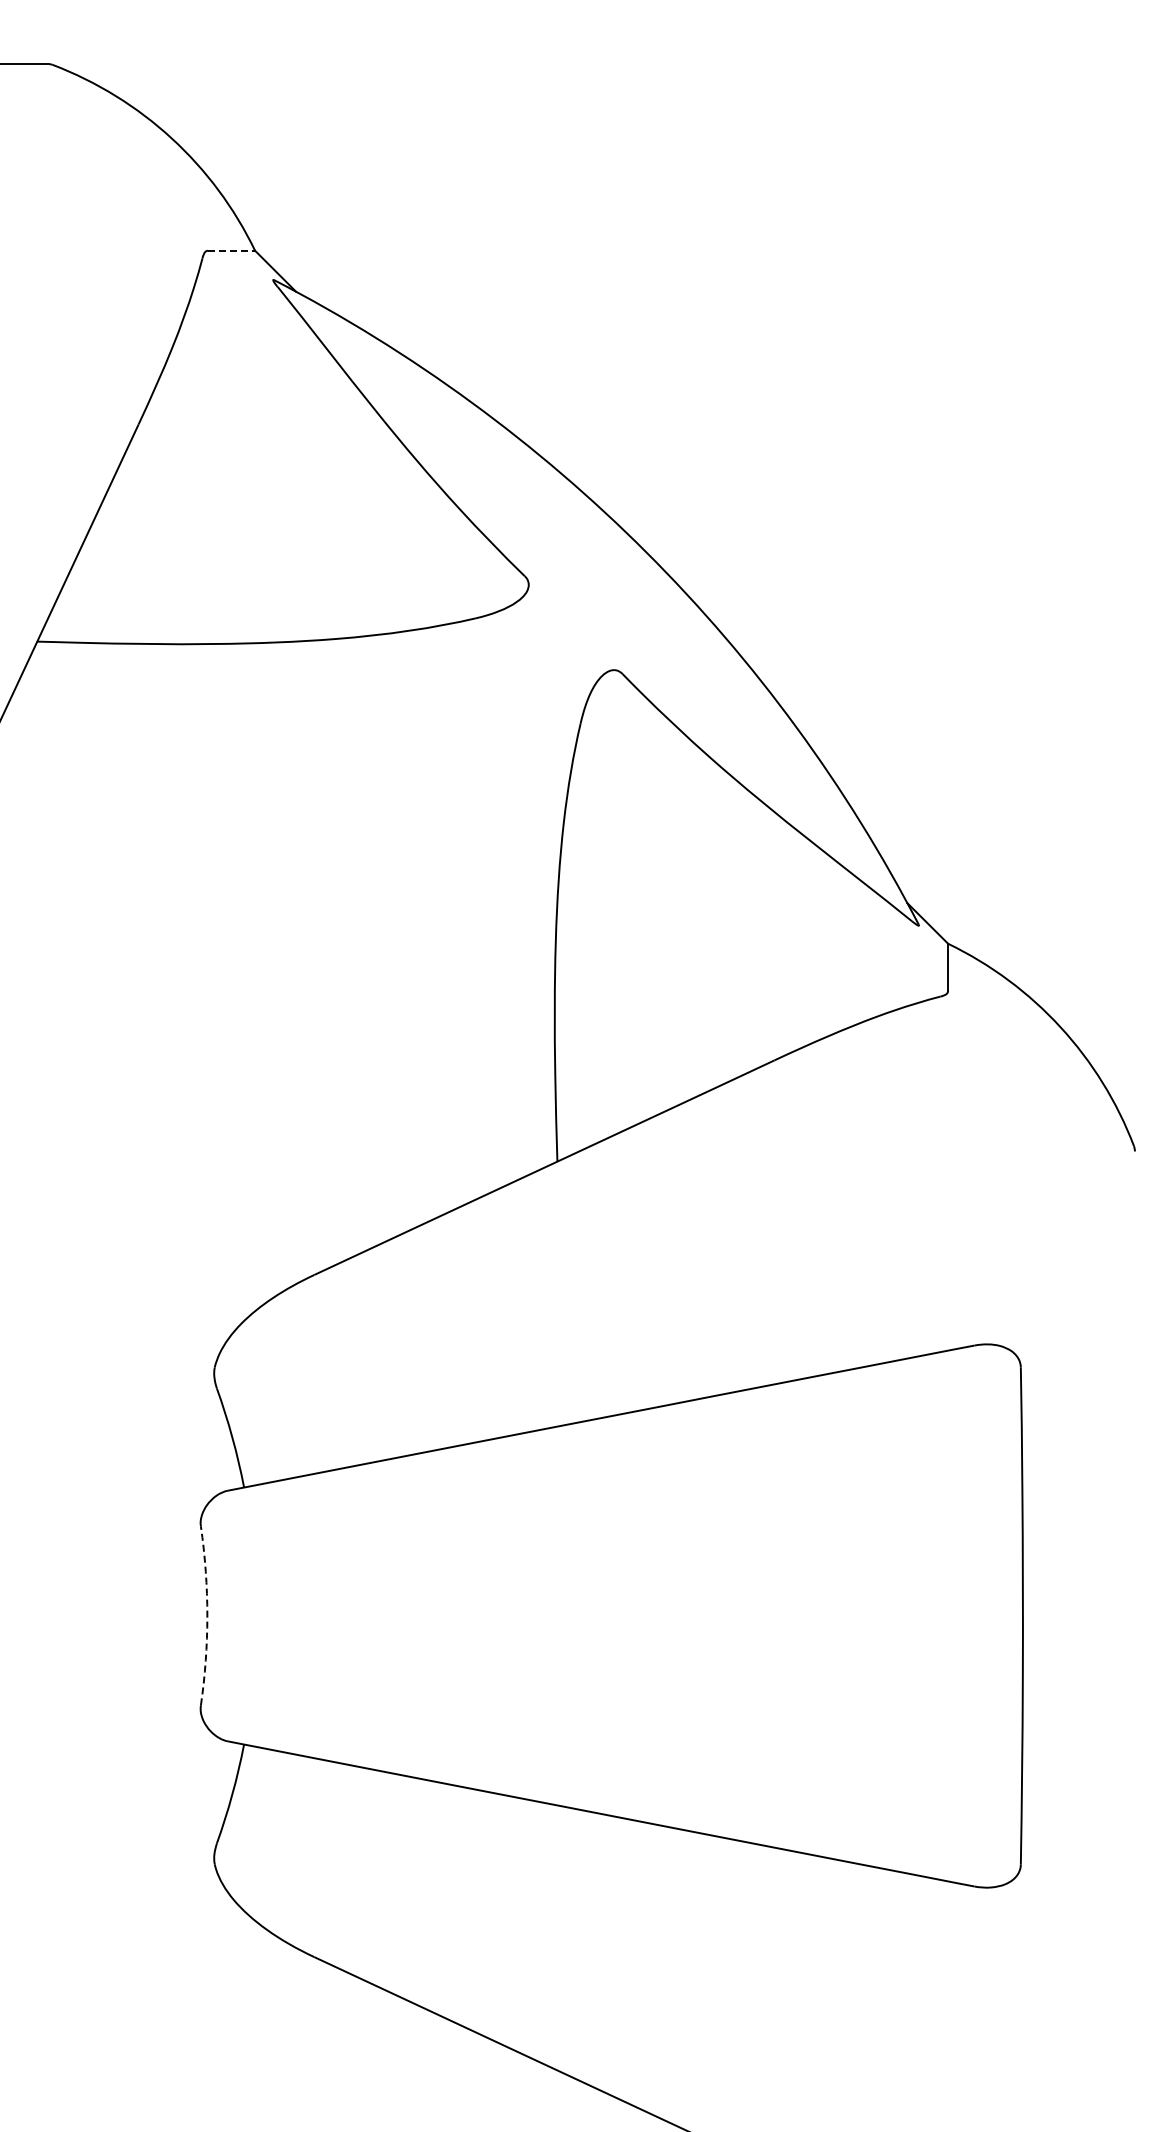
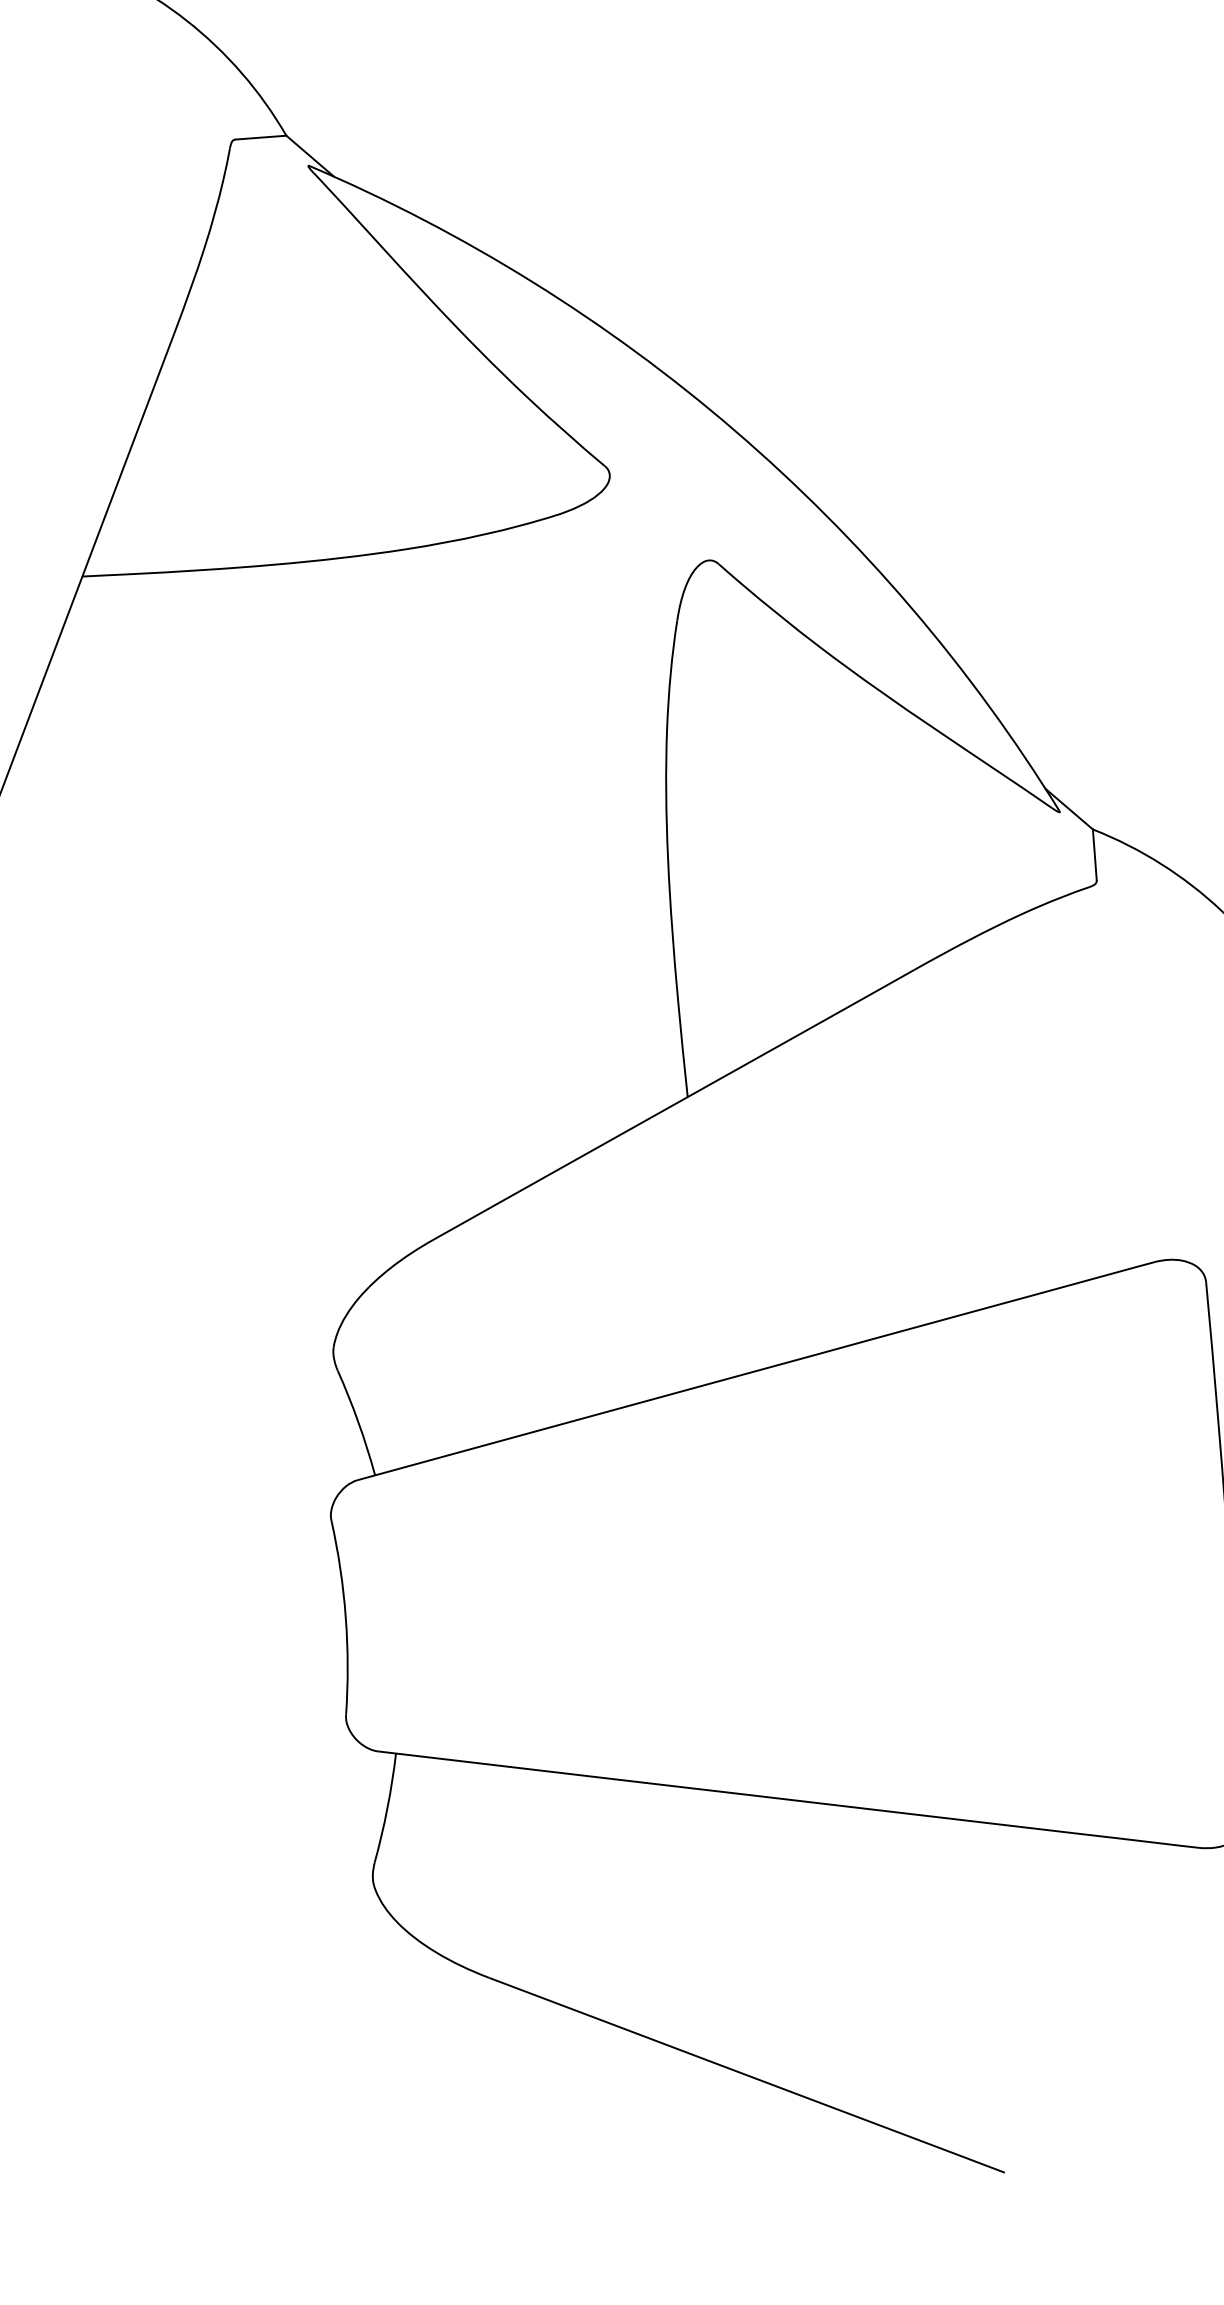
line: (231, 250) -> (260, 137), dashed -> solid
arc: (207, 1615) -> (345, 1616), dashed -> solid

